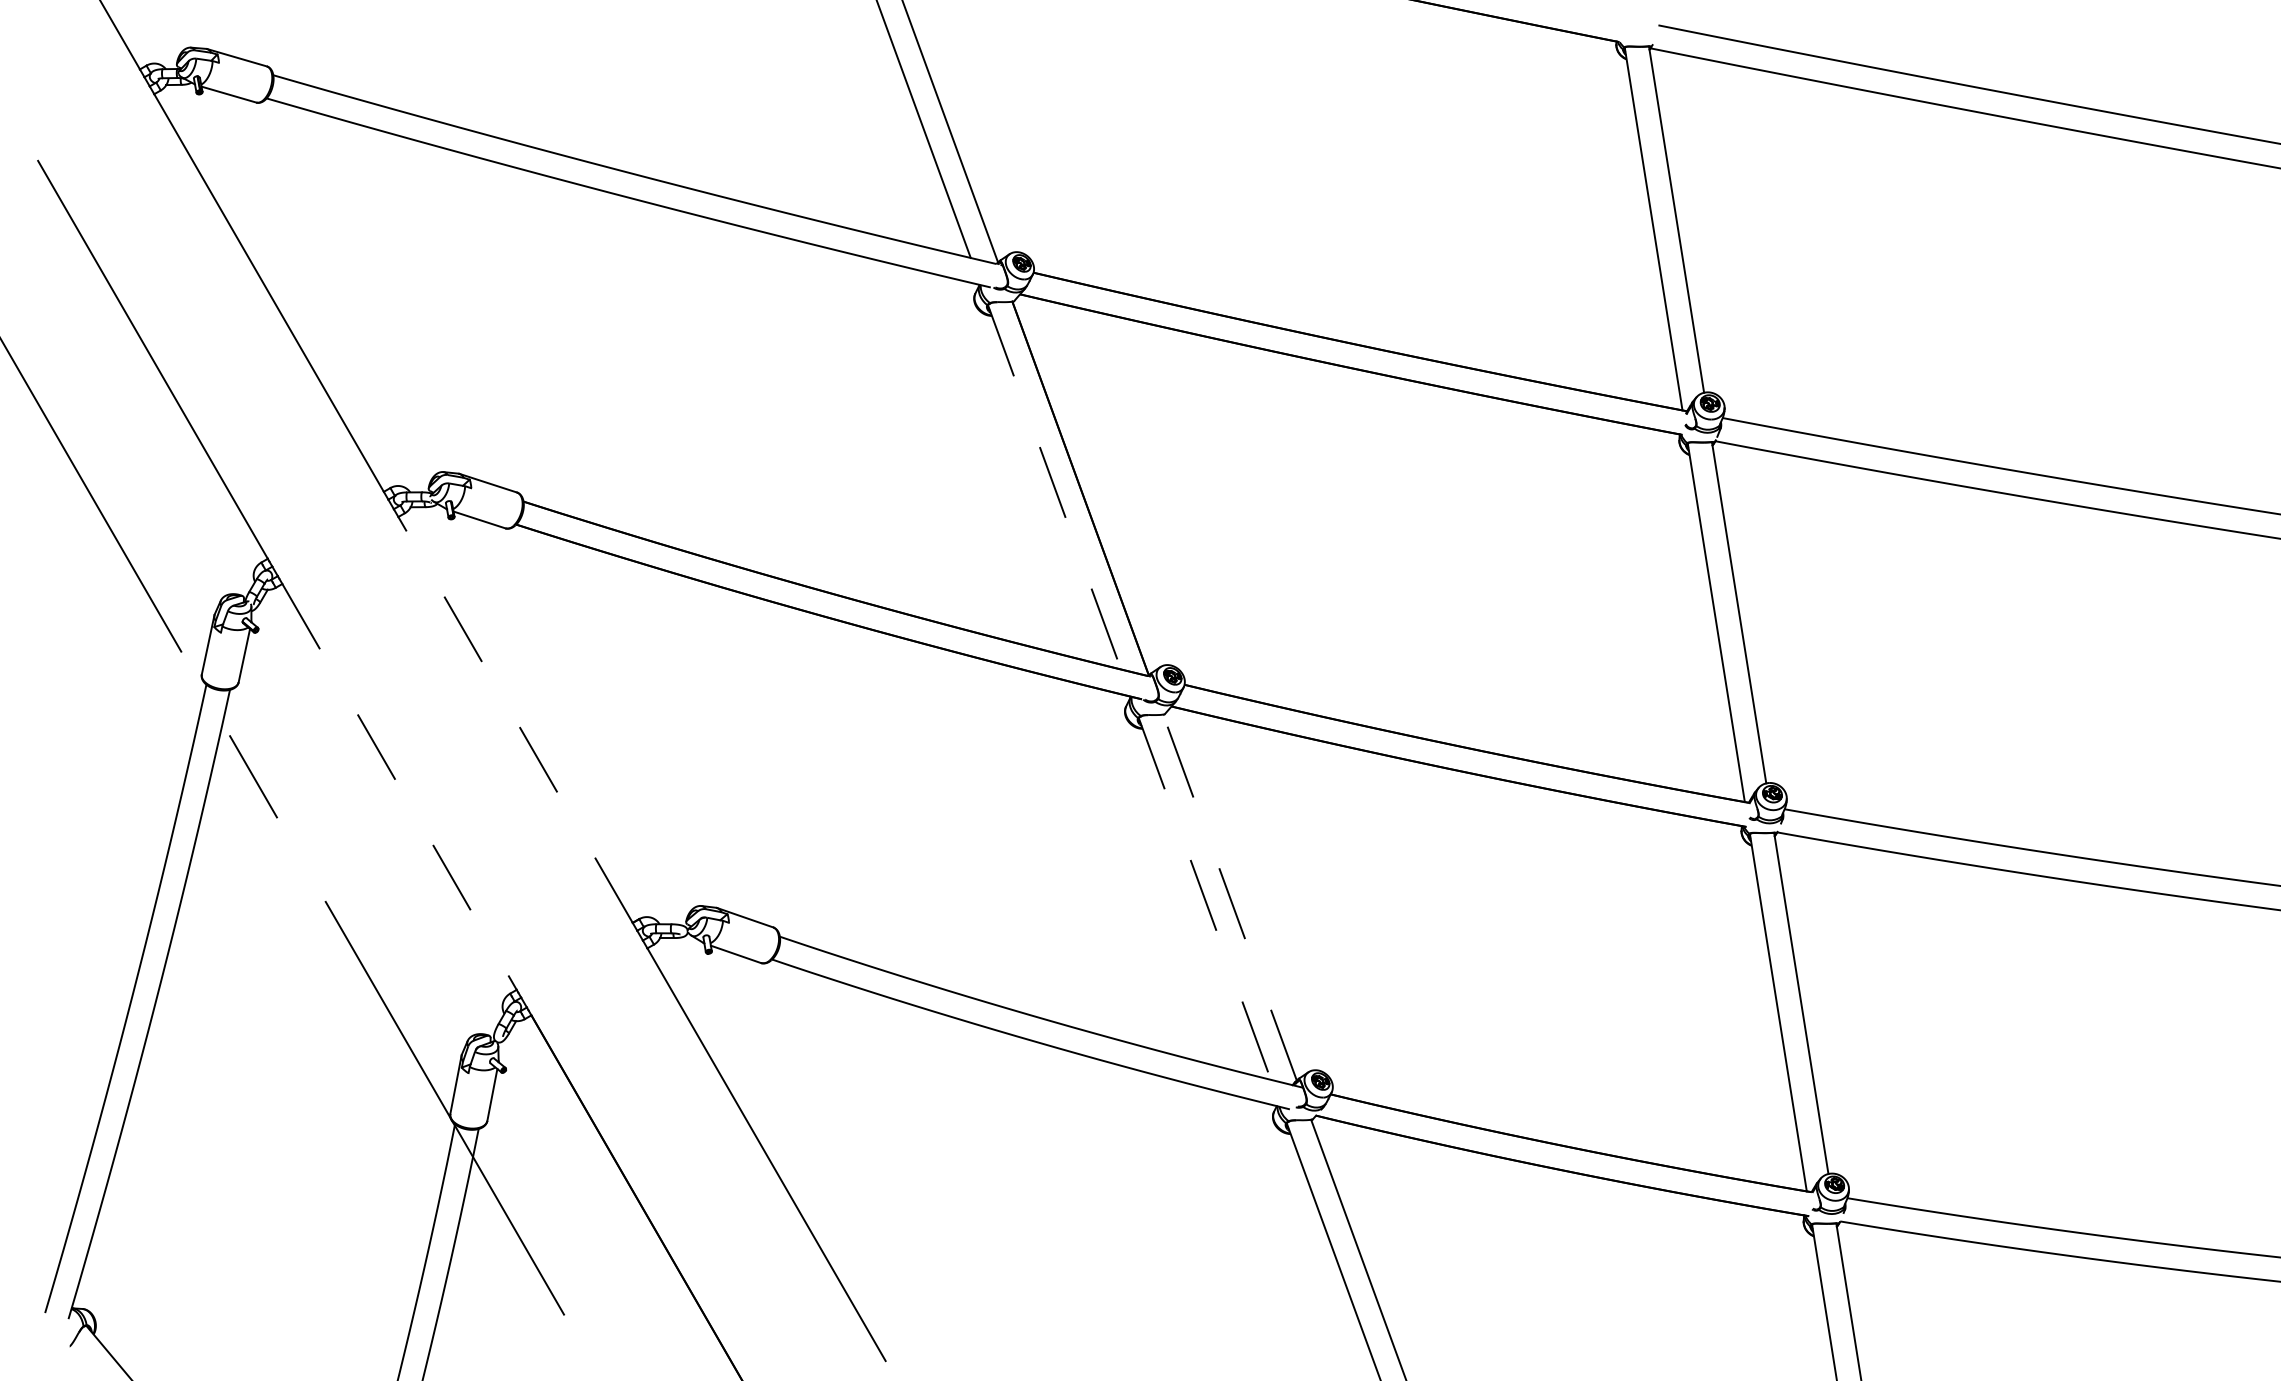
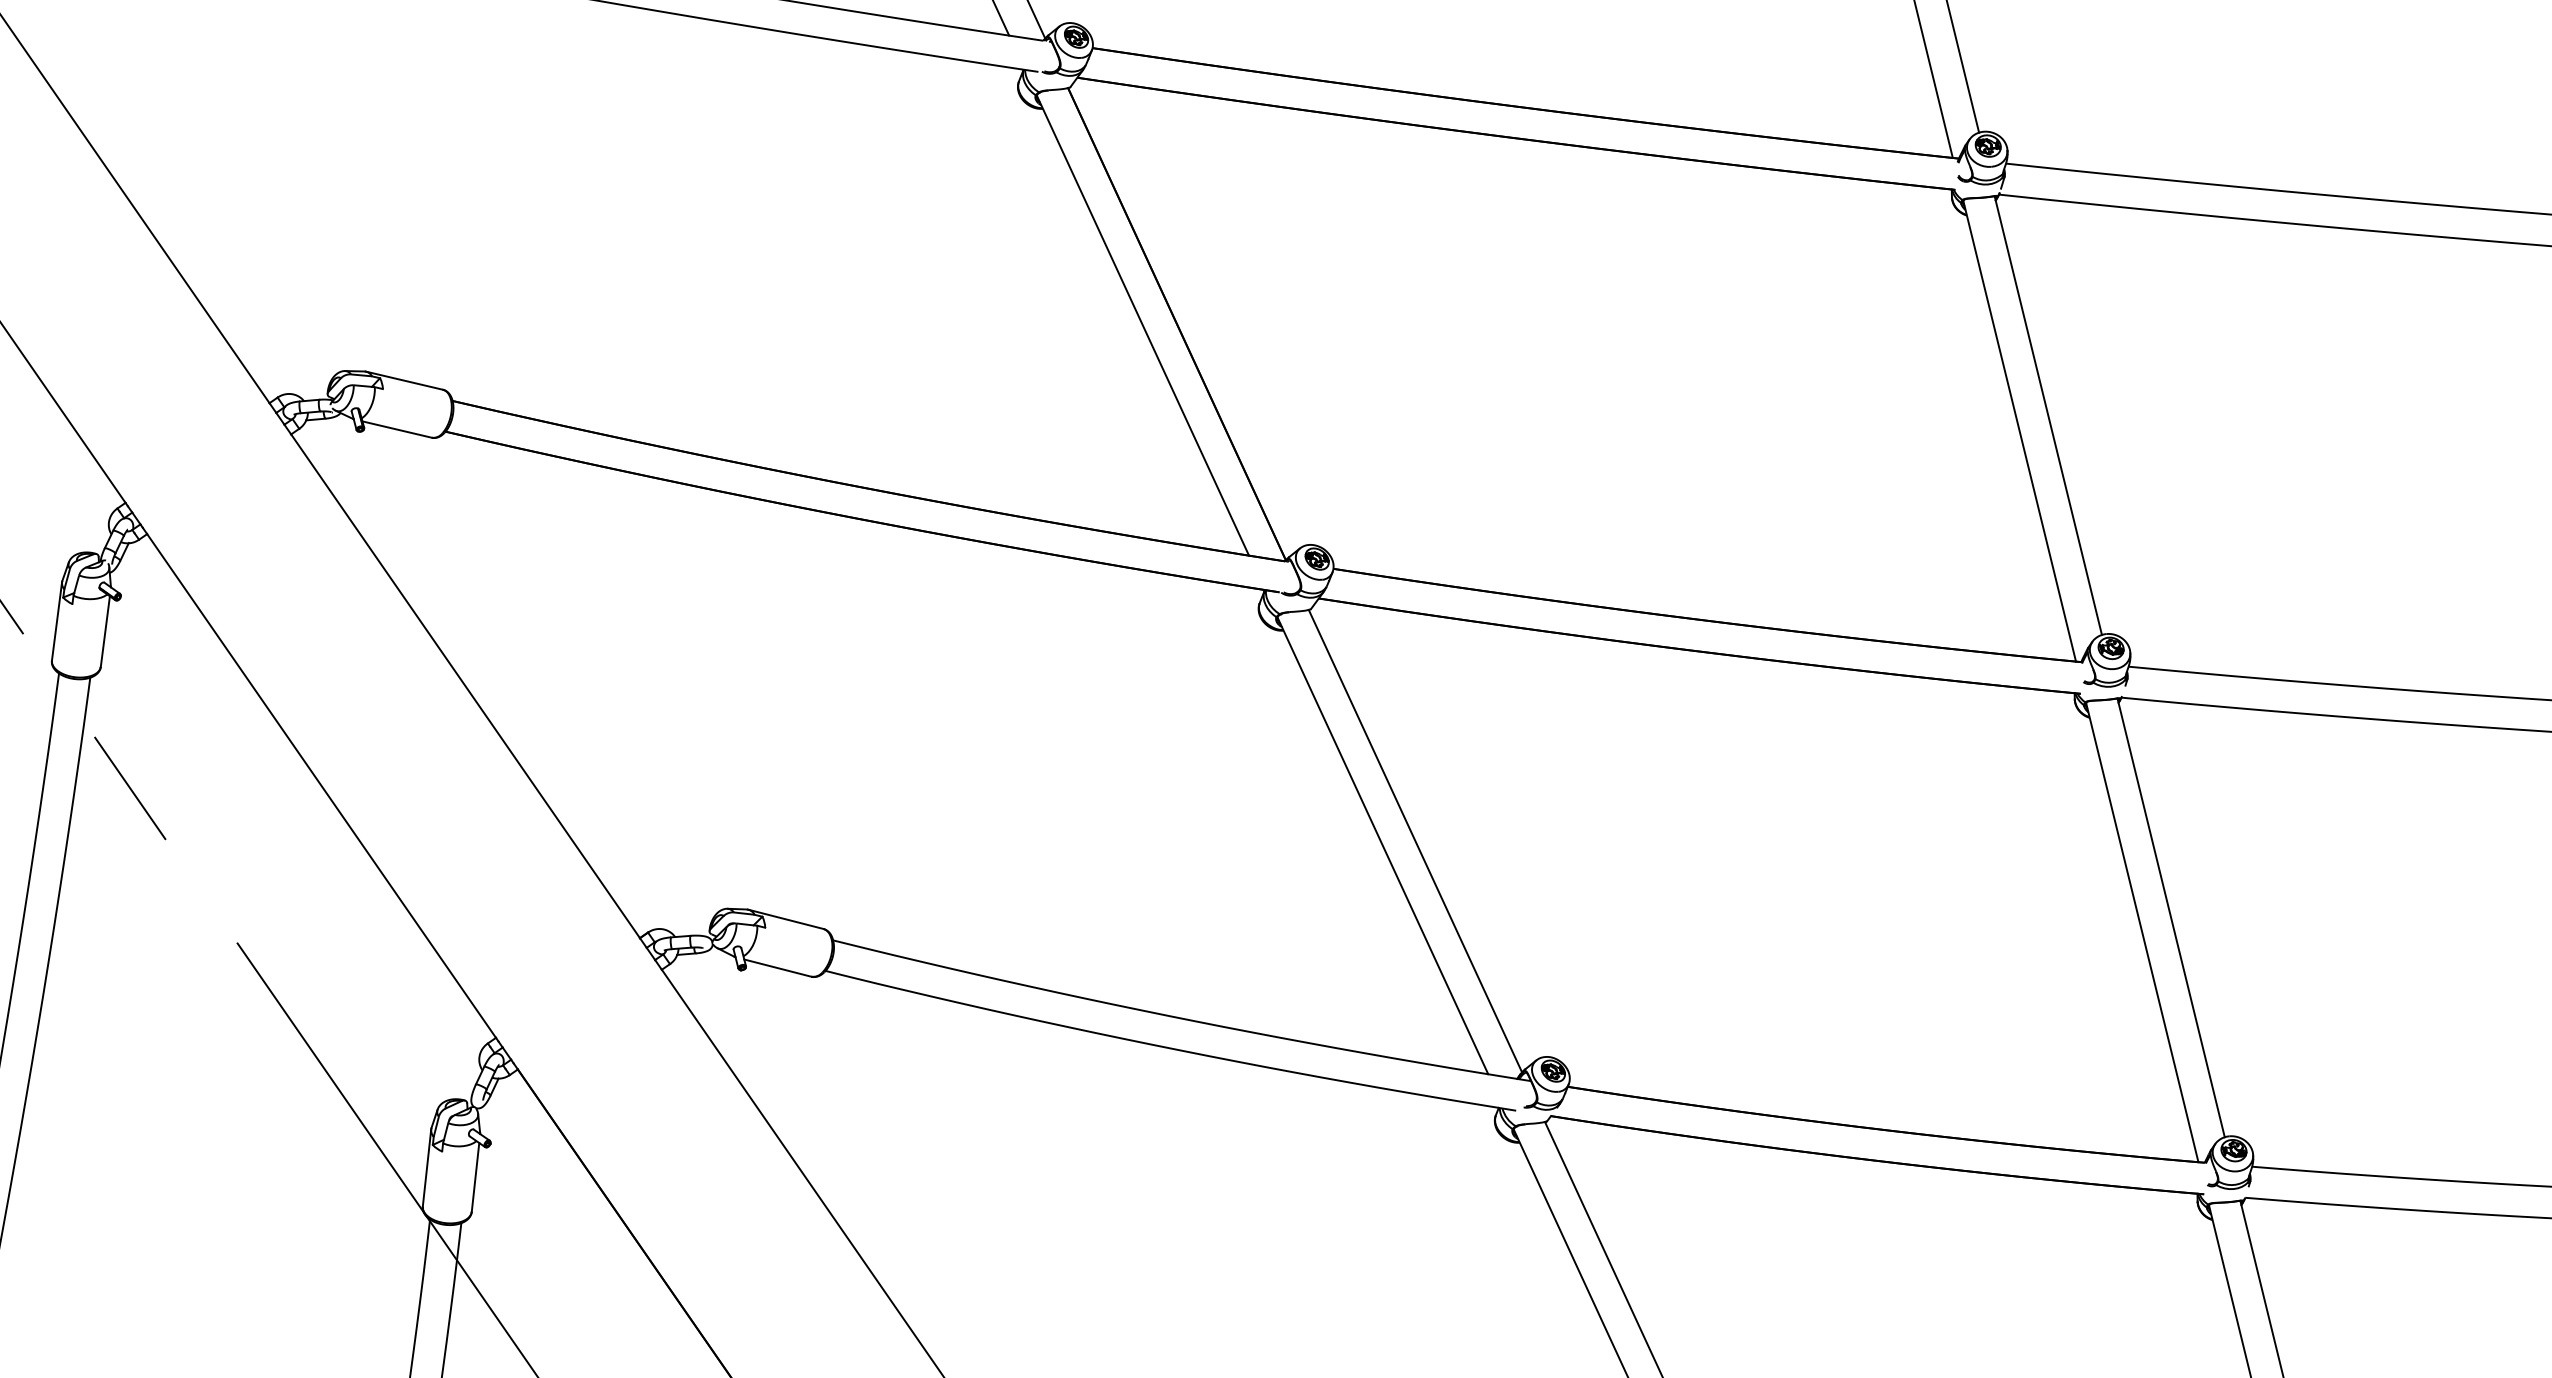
line: (1054, 487) -> (1142, 325), dashed -> solid
line: (515, 719) -> (465, 685), dashed -> solid
line: (399, 787) -> (321, 786), dashed -> solid
line: (1230, 897) -> (1416, 841), dashed -> solid
line: (1205, 899) -> (1383, 846), dashed -> solid

